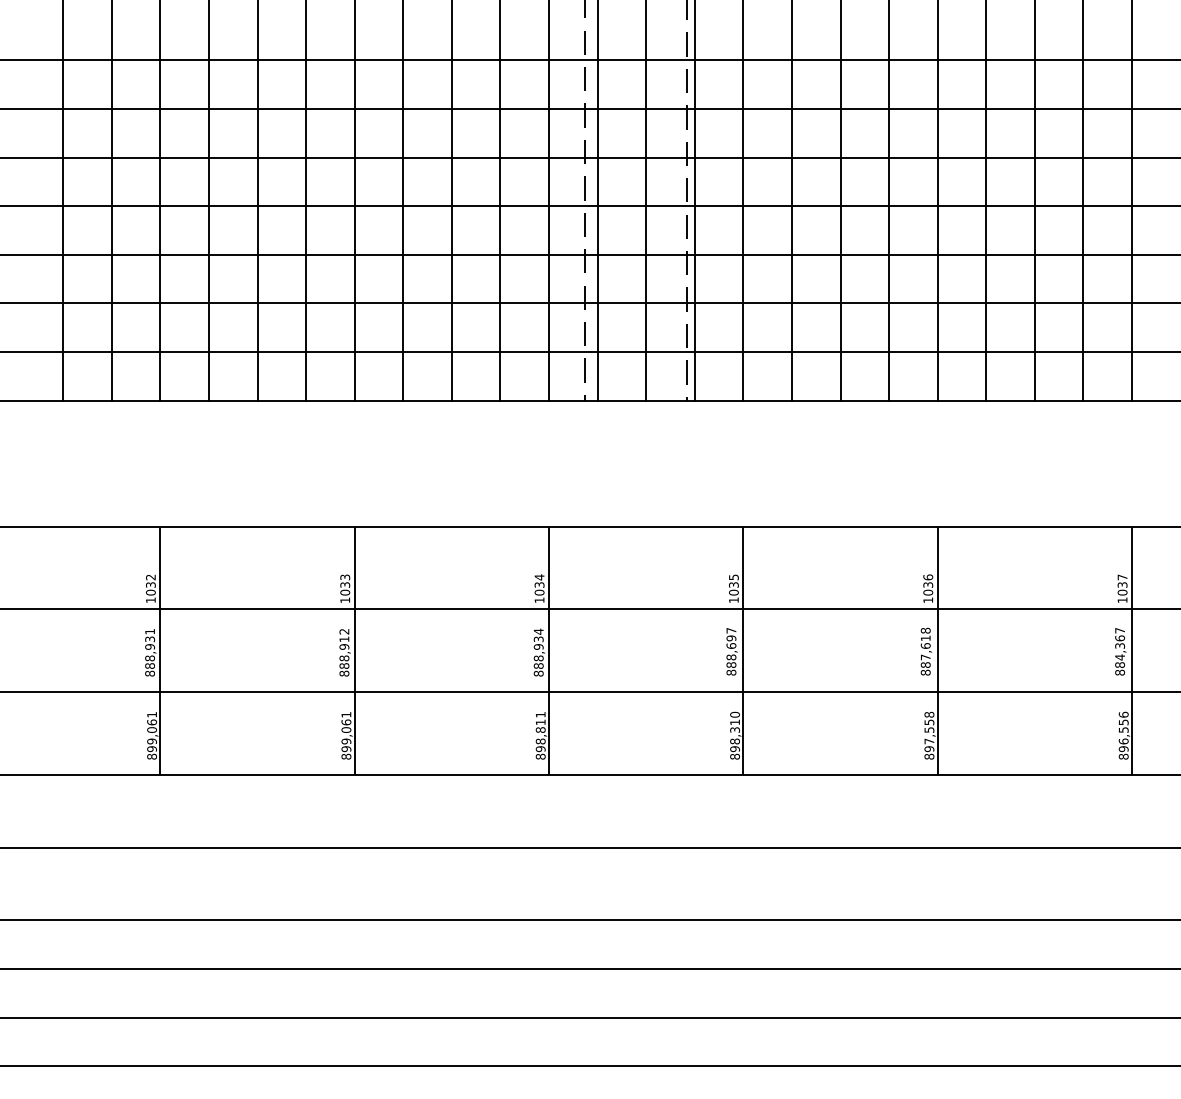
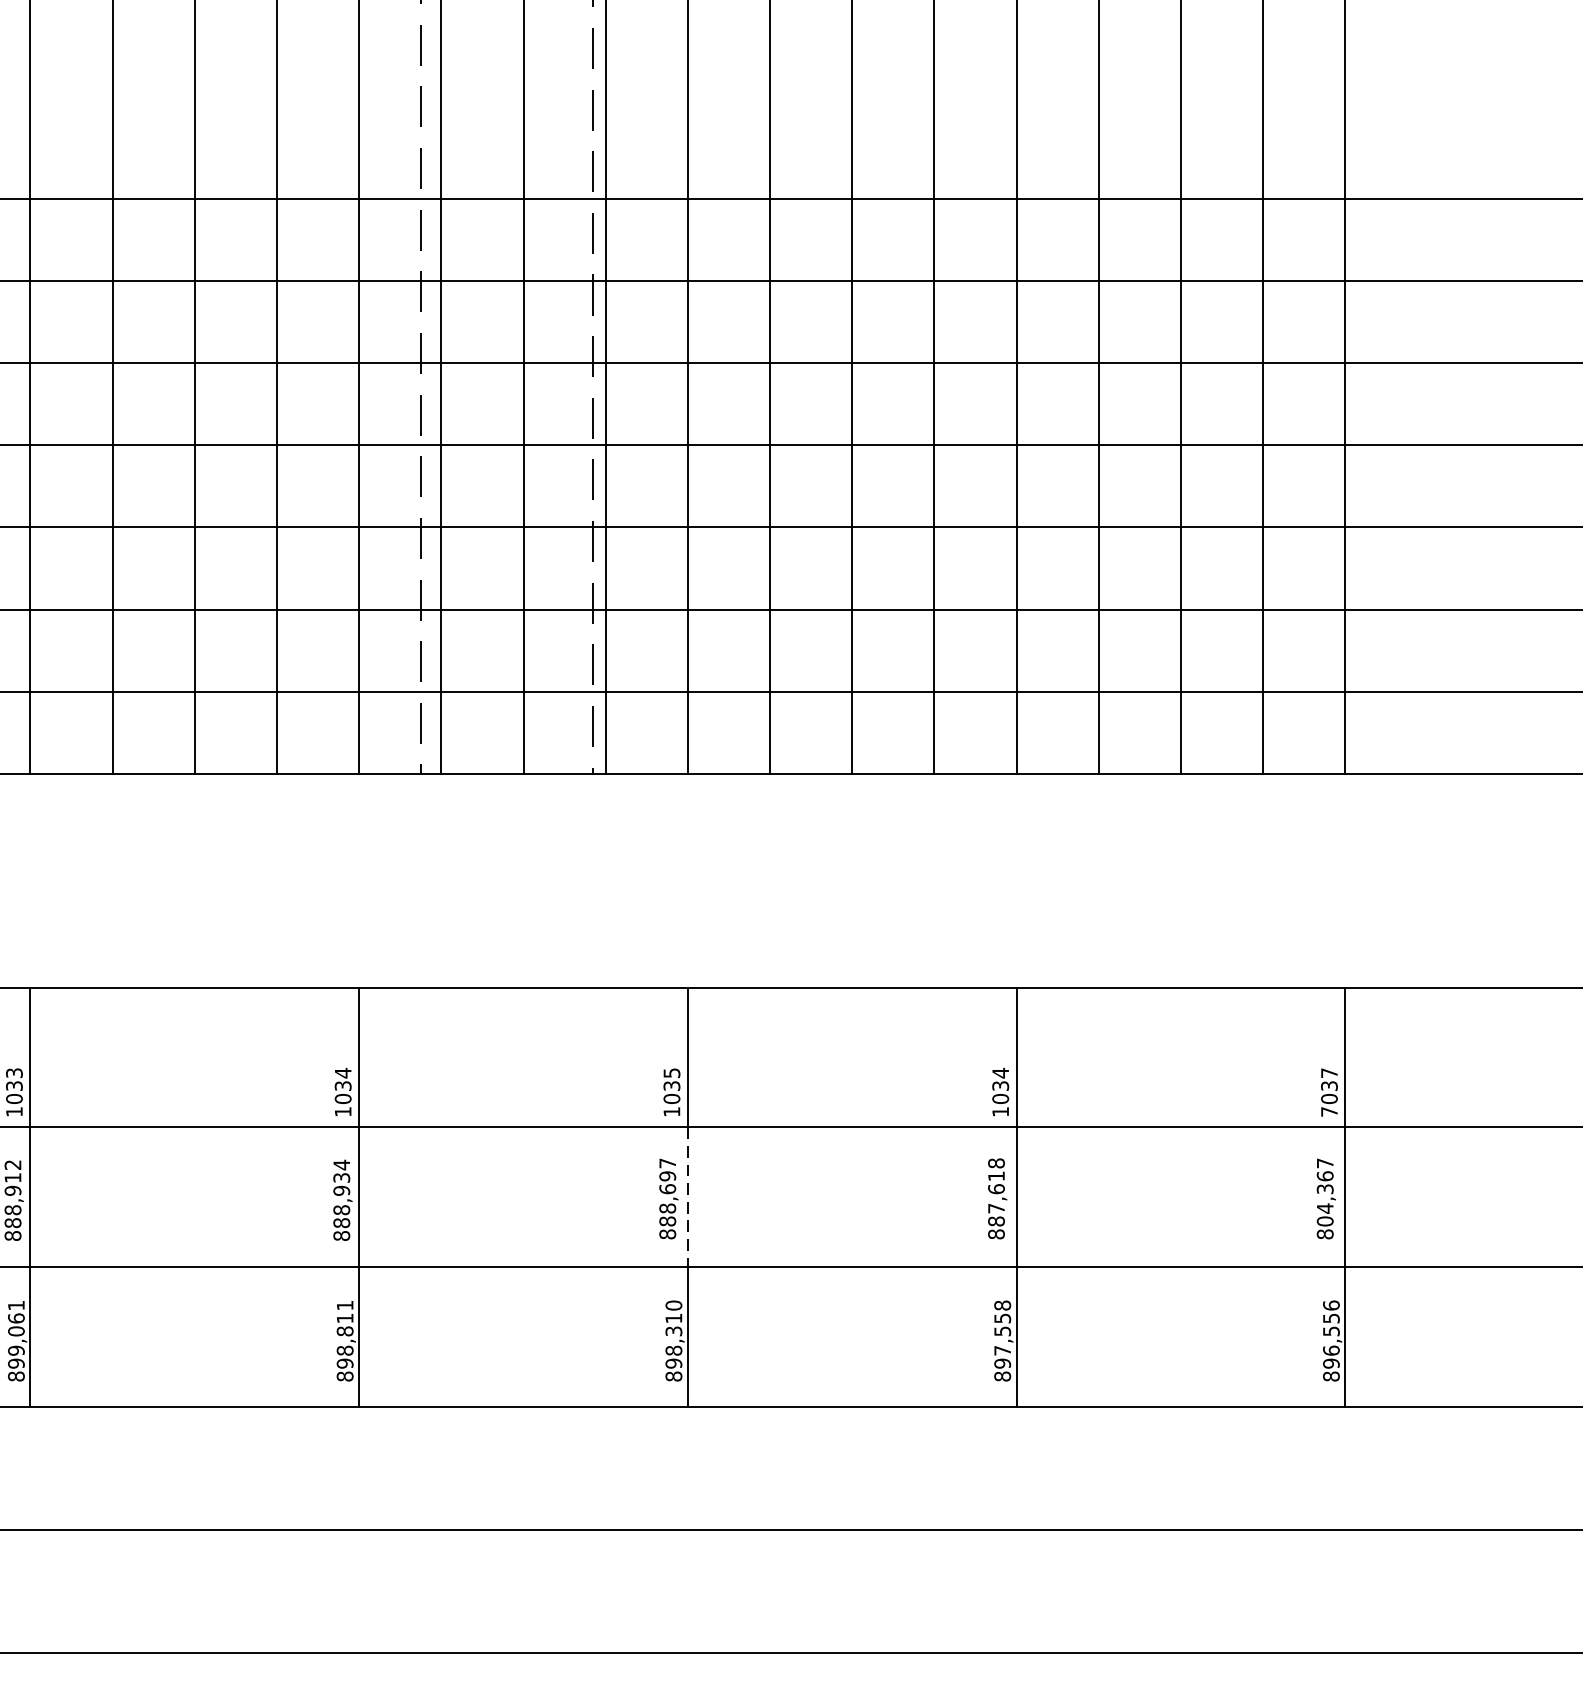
text: (928, 577) -> (1001, 1073), 1036 -> 1034
text: (1122, 600) -> (1329, 1112), 1037 -> 7037
line: (743, 651) -> (688, 1198), solid -> dashed
text: (1119, 664) -> (1324, 1220), 884,367 -> 804,367

